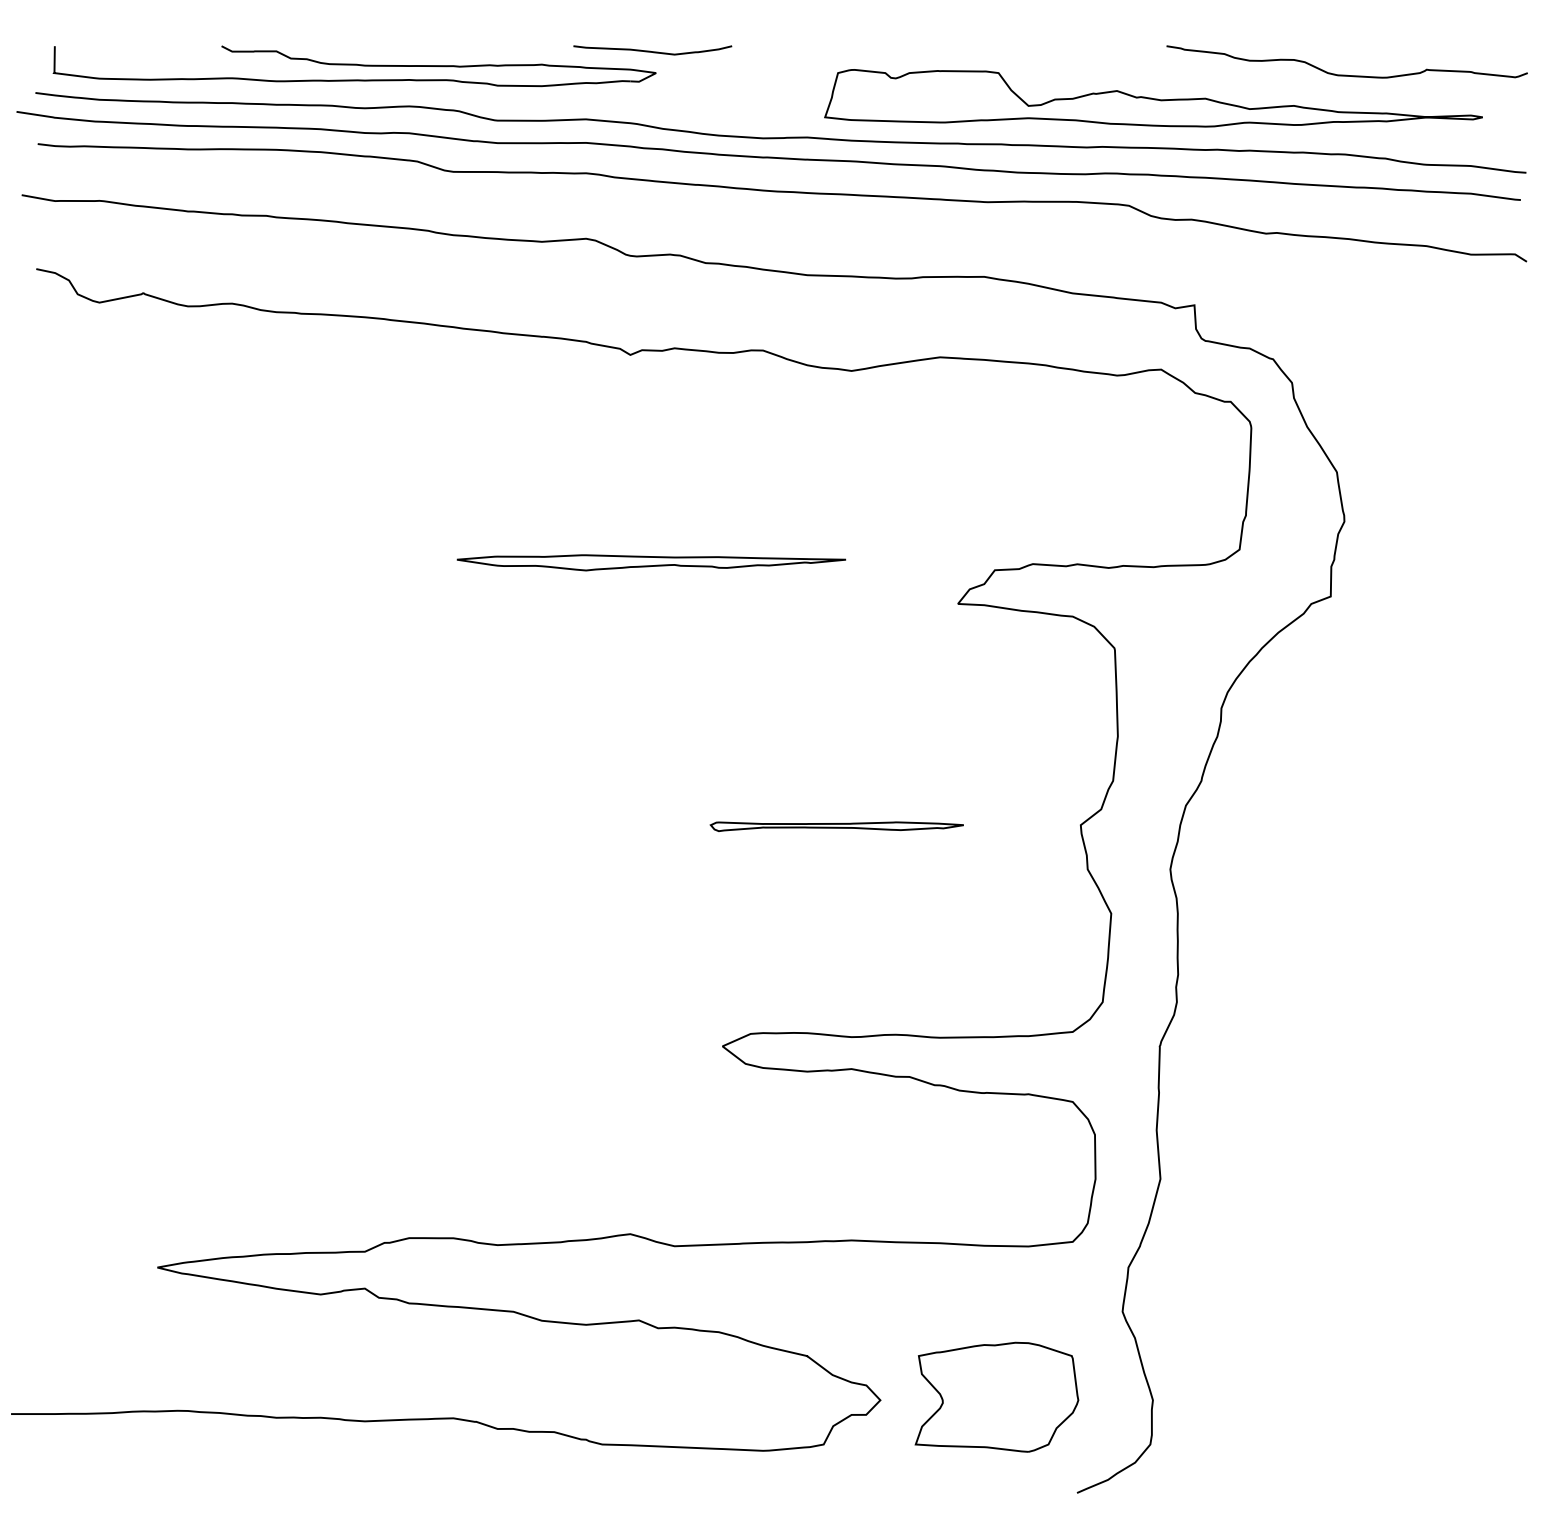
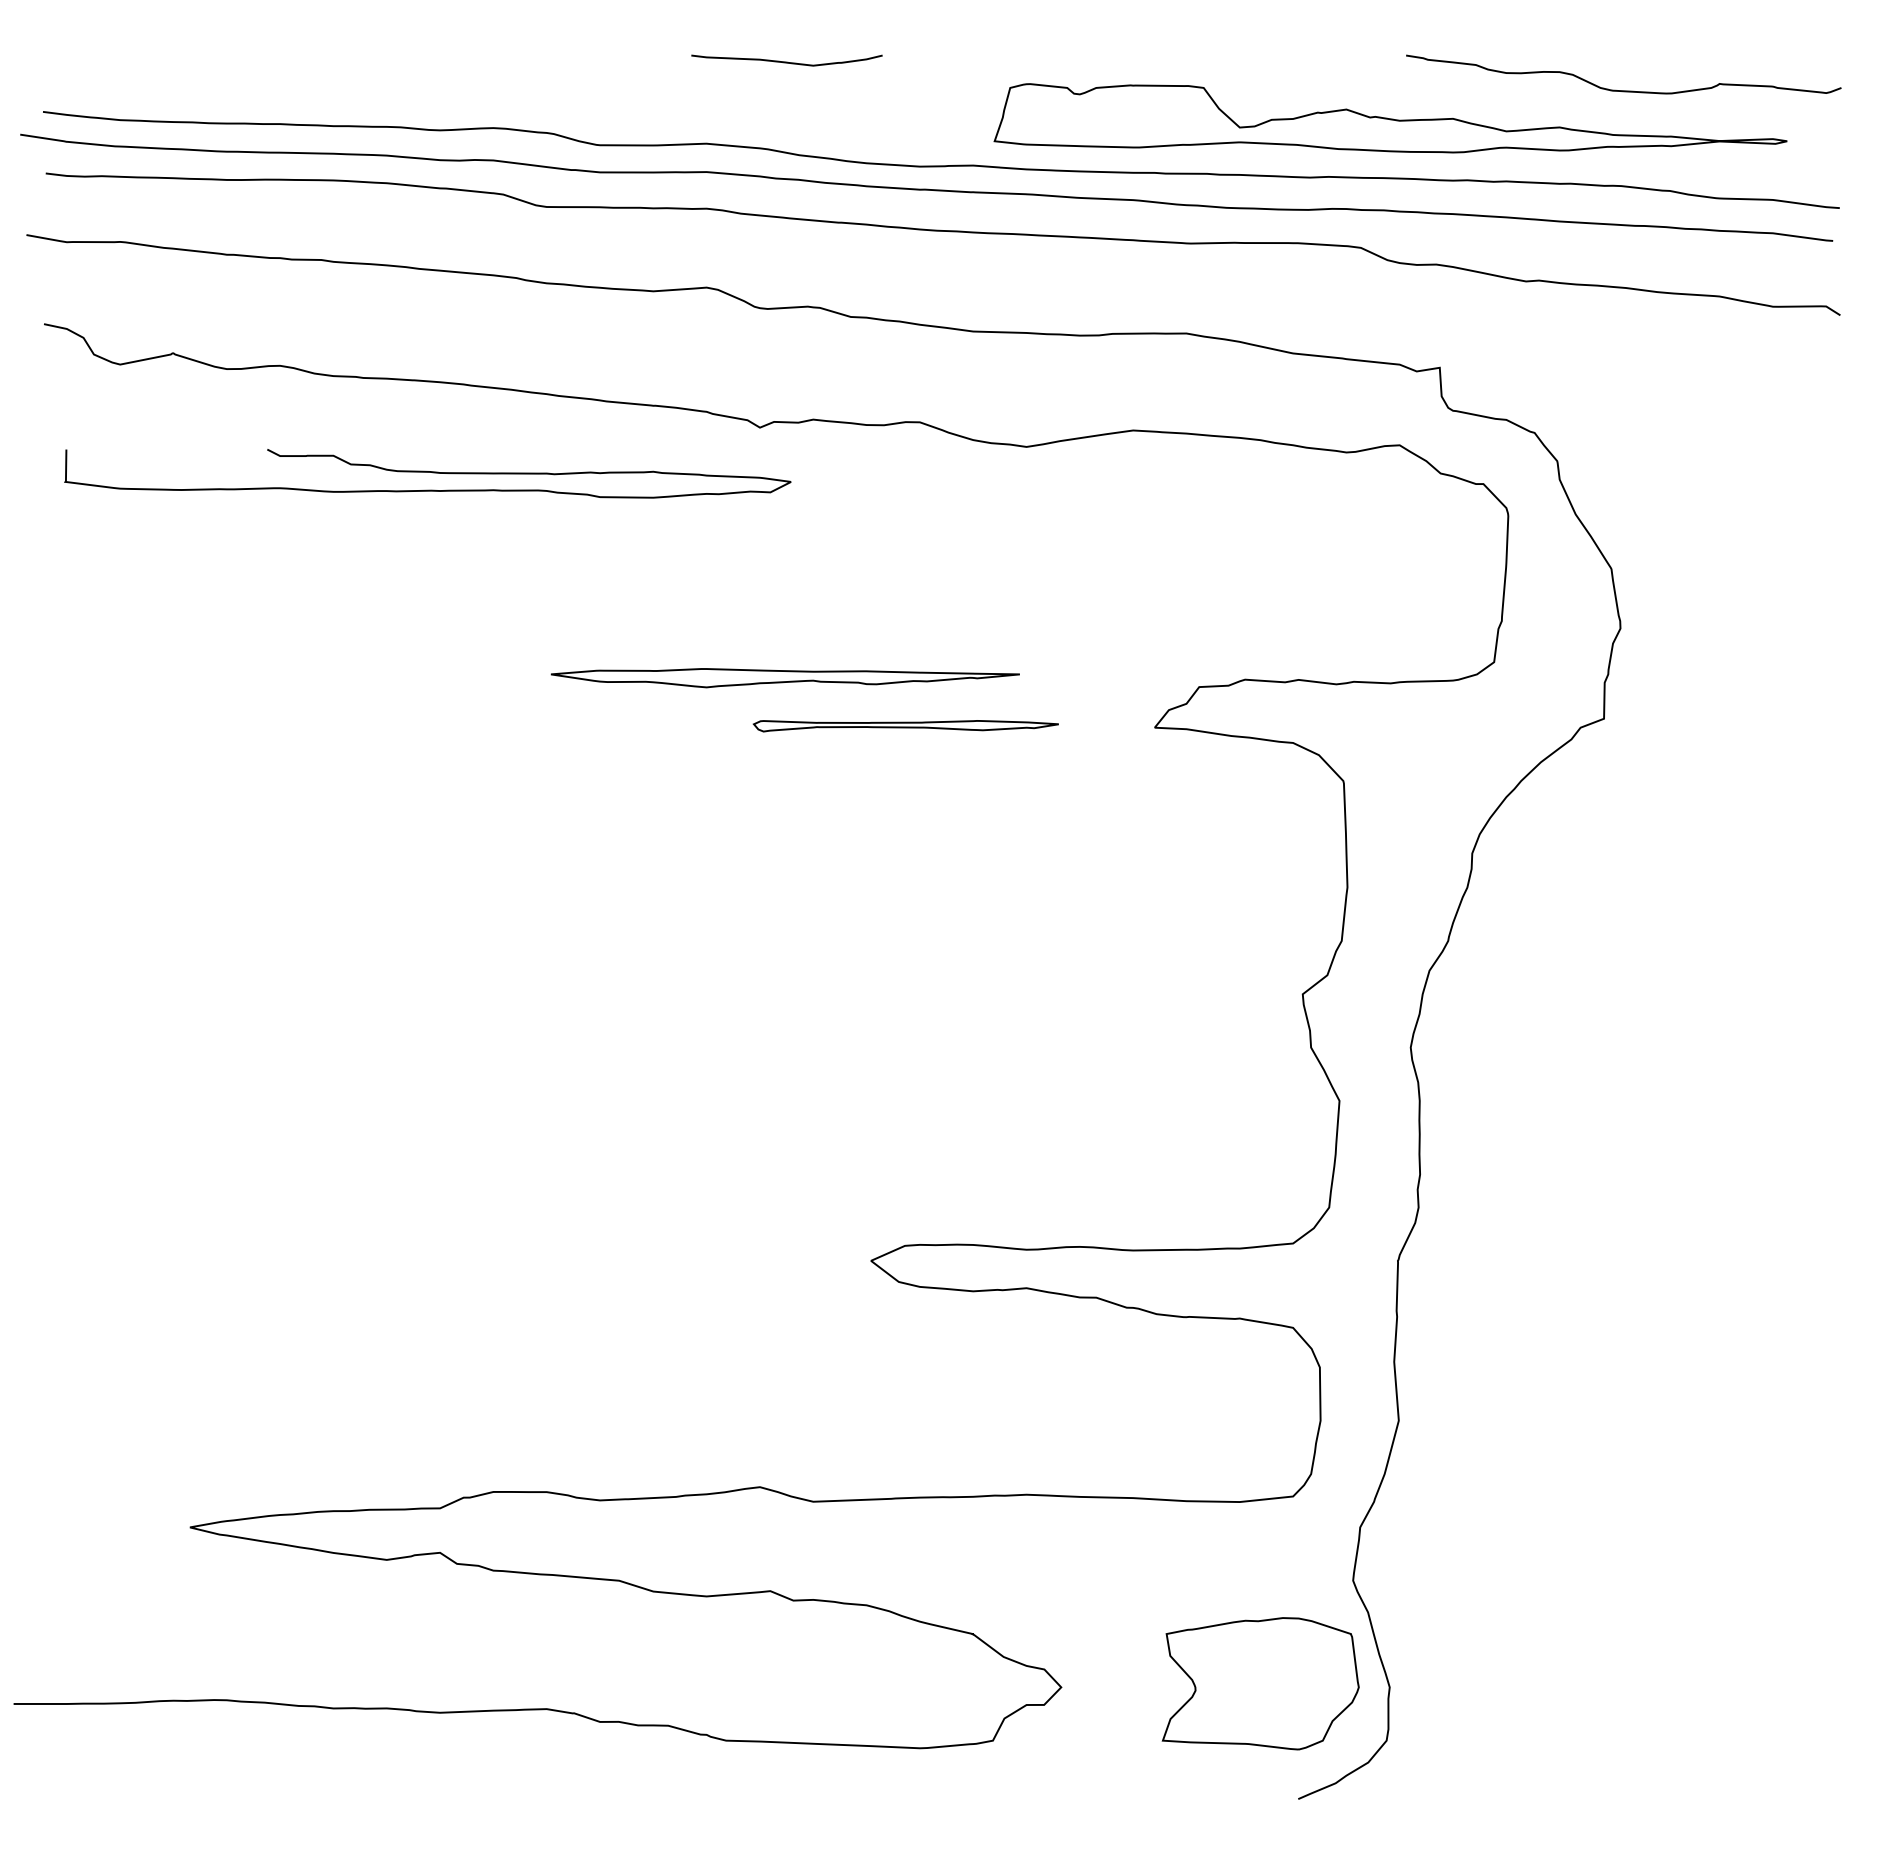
part: (354, 66) -> (427, 473), moved
part: (836, 827) -> (905, 726), moved
part: (996, 1397) -> (1260, 1683), moved

